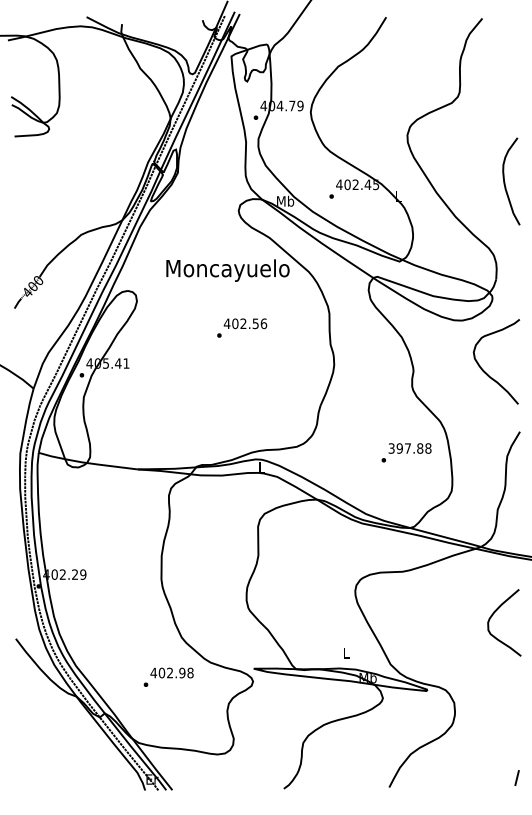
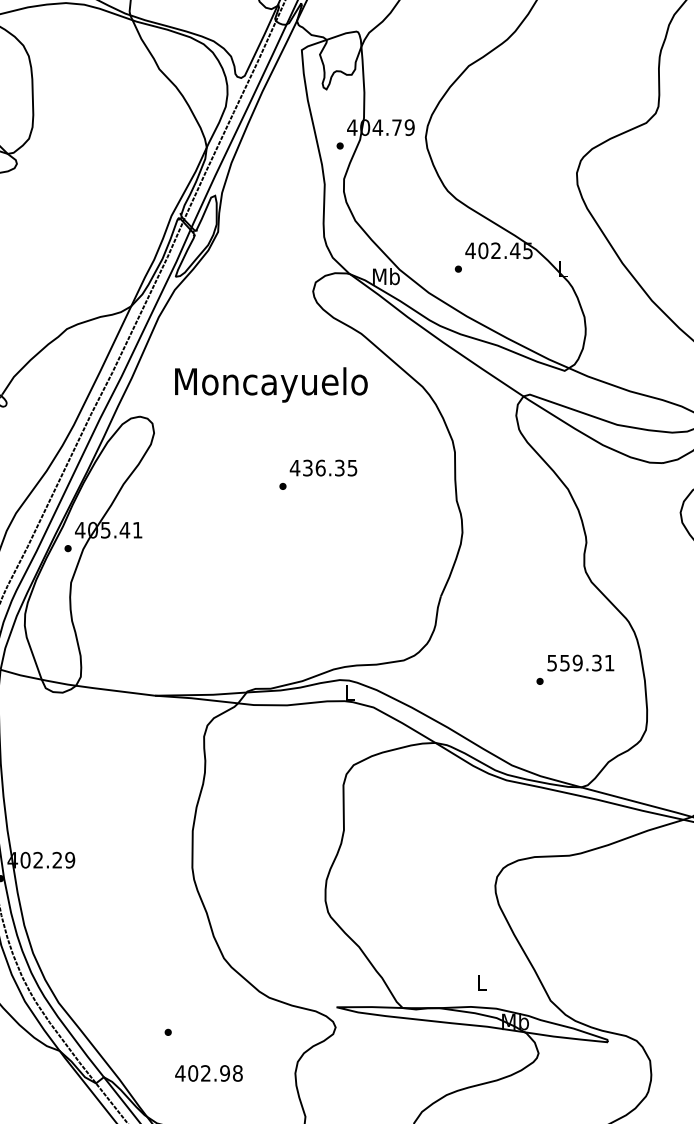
text: (227, 270) -> (270, 384), moved
text: (249, 323) -> (330, 467), 402.56 -> 436.35
text: (410, 448) -> (581, 663), 397.88 -> 559.31
text: (171, 672) -> (208, 1072), moved

